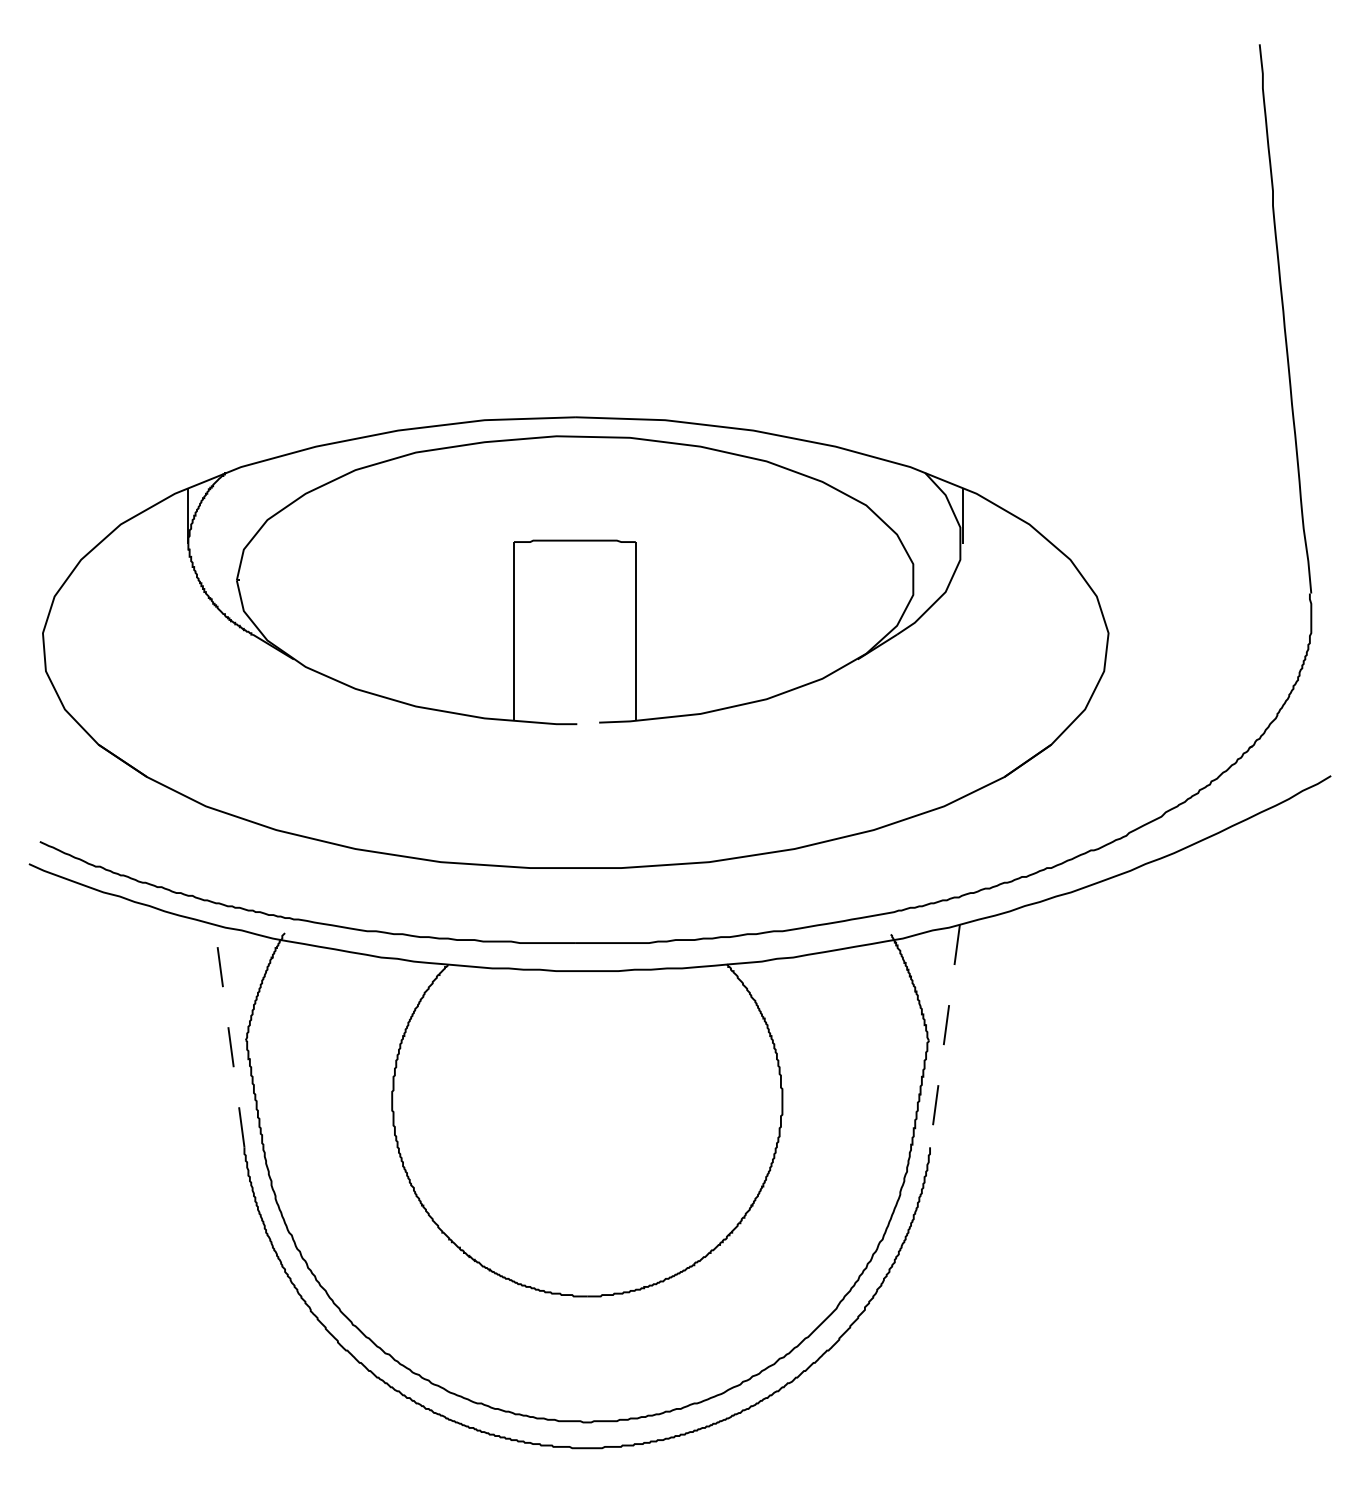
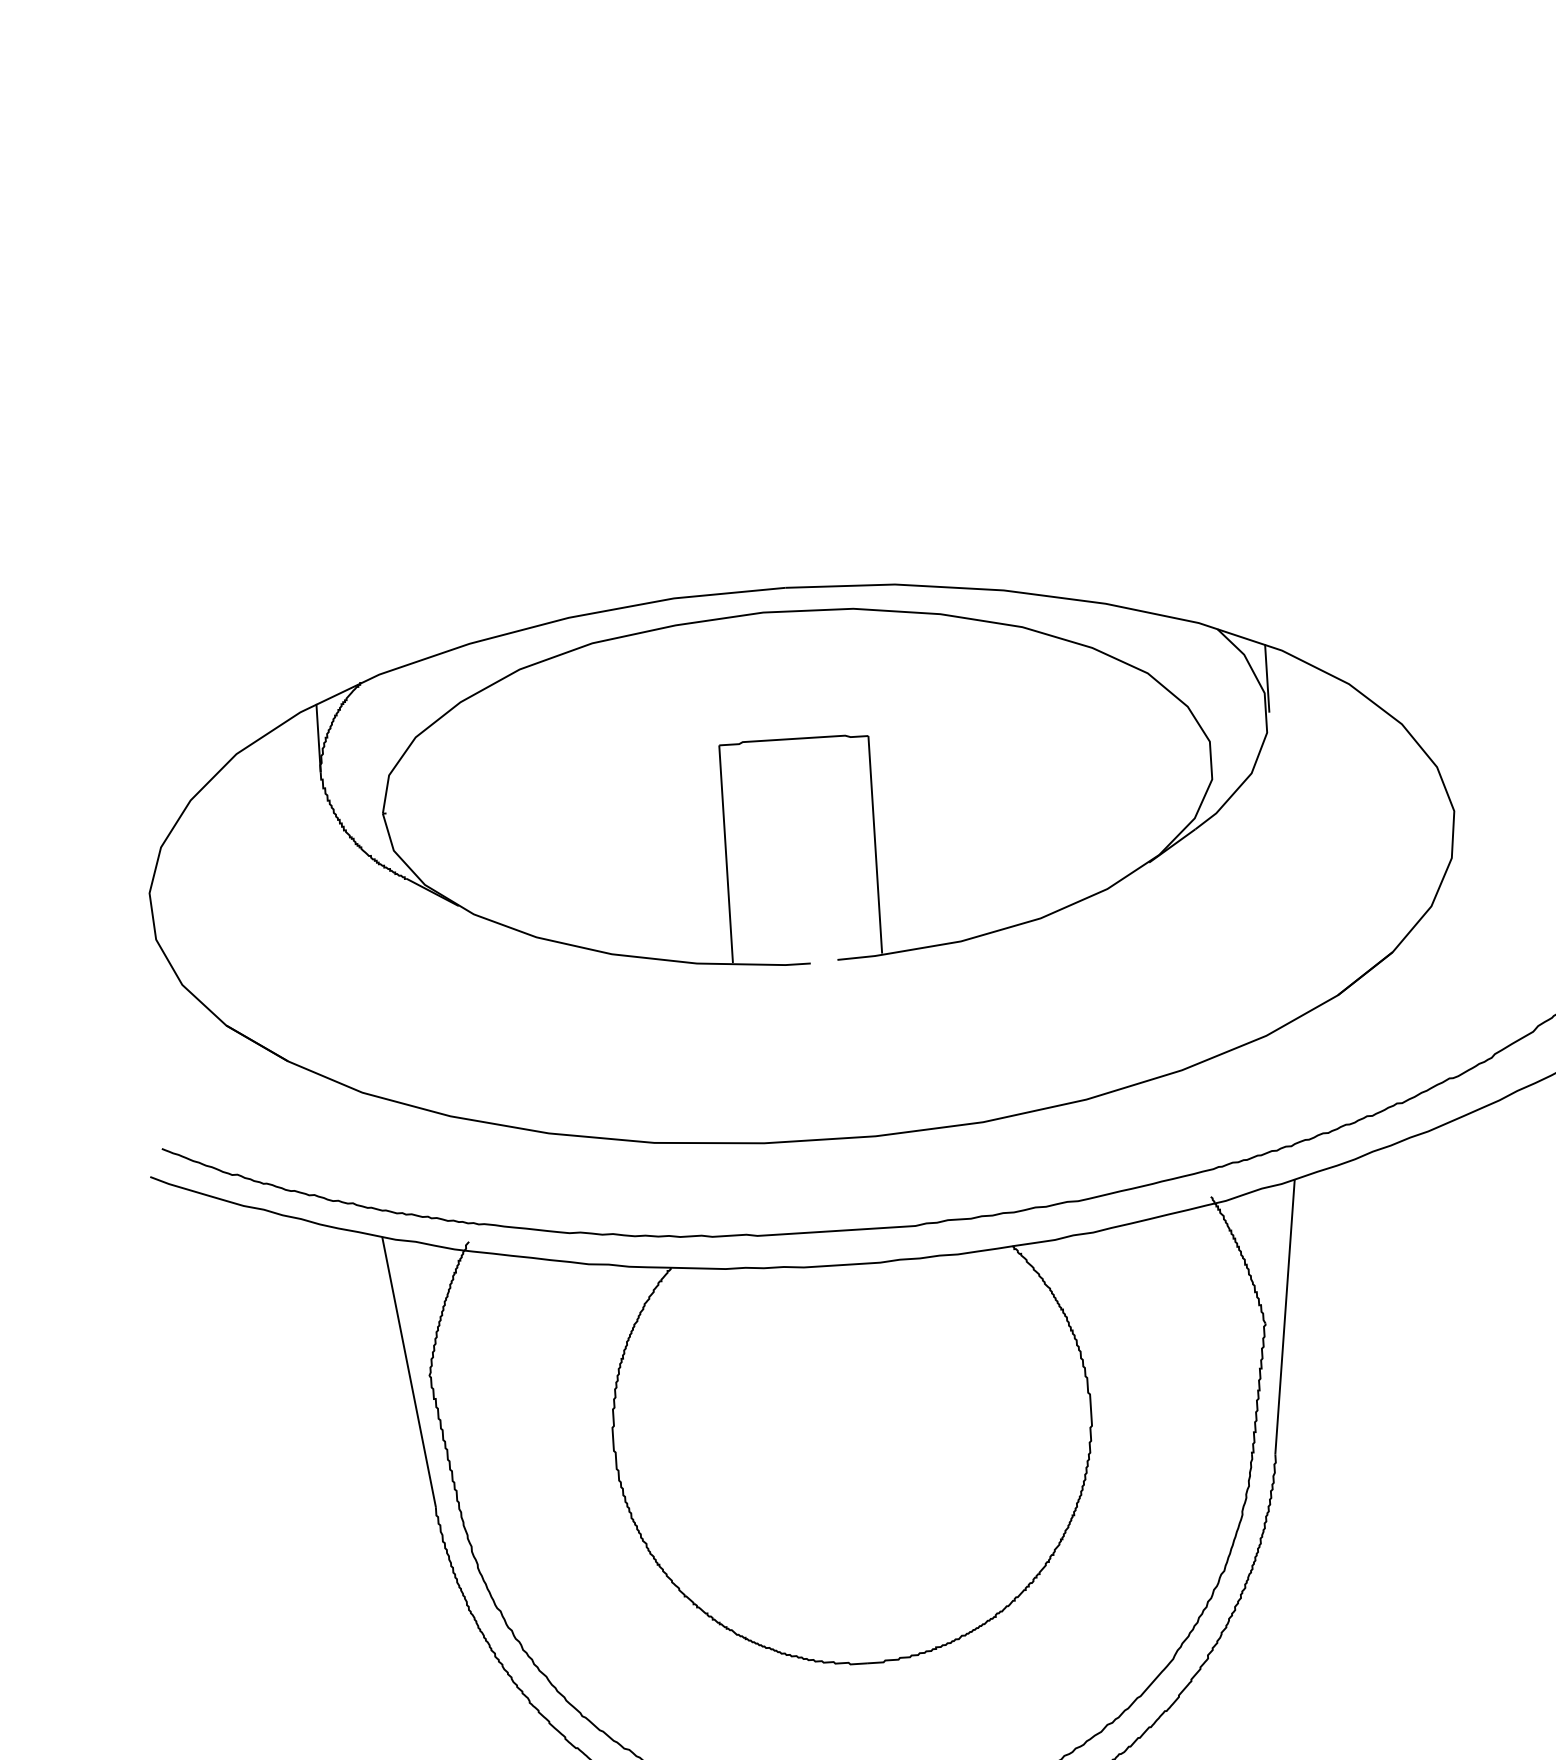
line: (229, 1035) -> (408, 1371), dashed -> solid
line: (944, 1036) -> (1284, 1317), dashed -> solid

